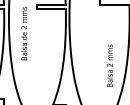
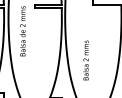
text: (109, 65) -> (85, 60), moved

